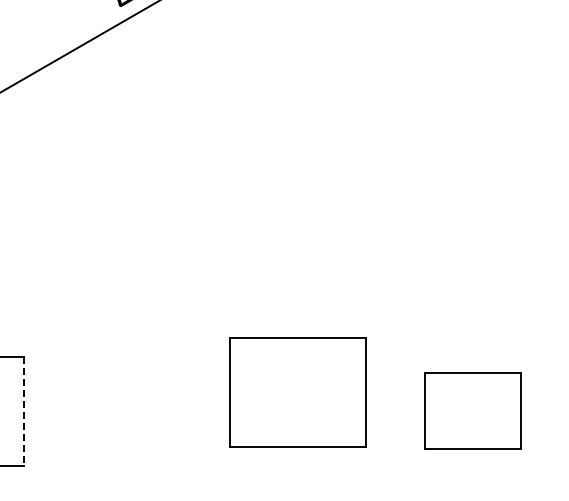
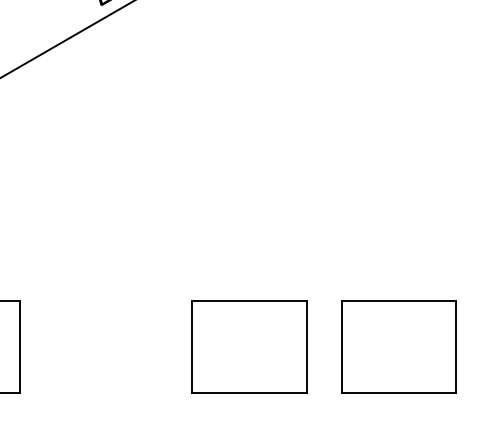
part: (297, 392) -> (249, 347), moved
line: (23, 411) -> (19, 347), dashed -> solid
part: (472, 411) -> (398, 347), size x1.43

